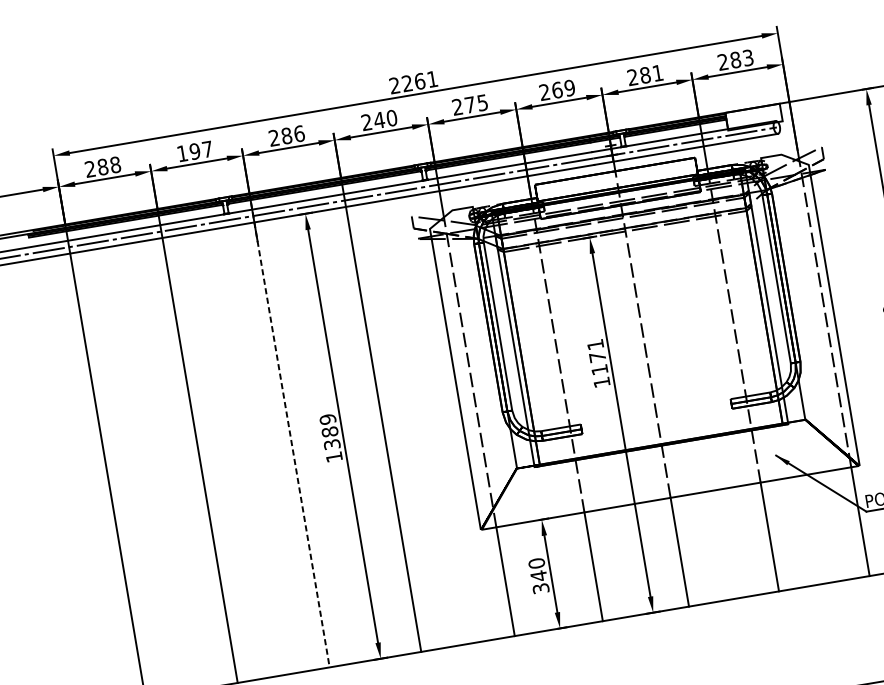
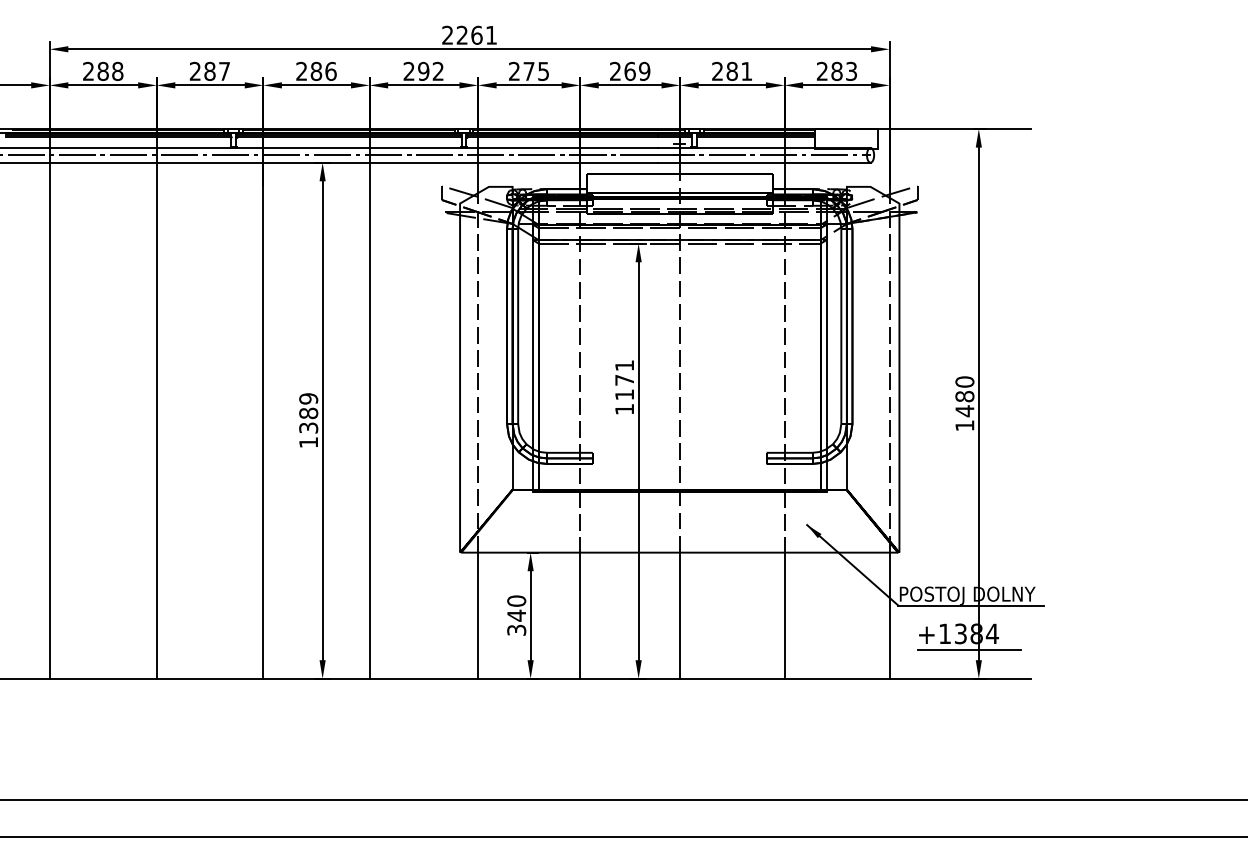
text: (385, 118) -> (430, 70), 240 -> 292
text: (188, 151) -> (202, 70), 197 -> 287
line: (289, 430) -> (263, 403), dashed -> solid

